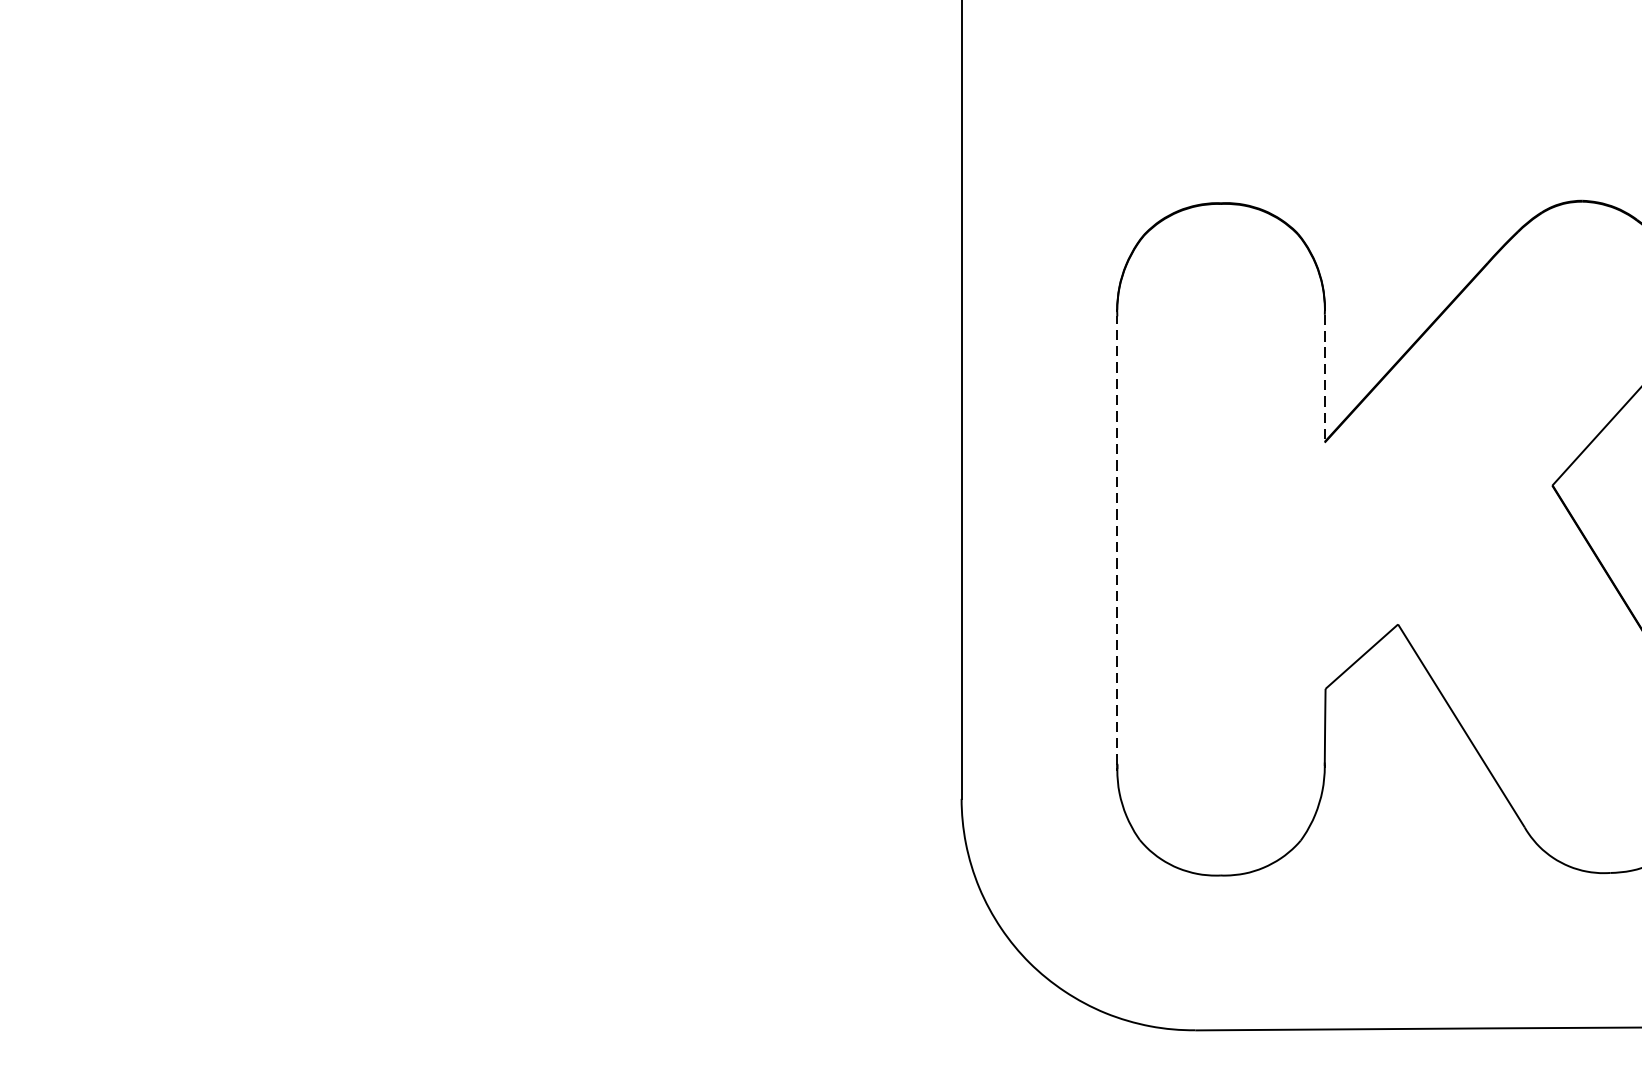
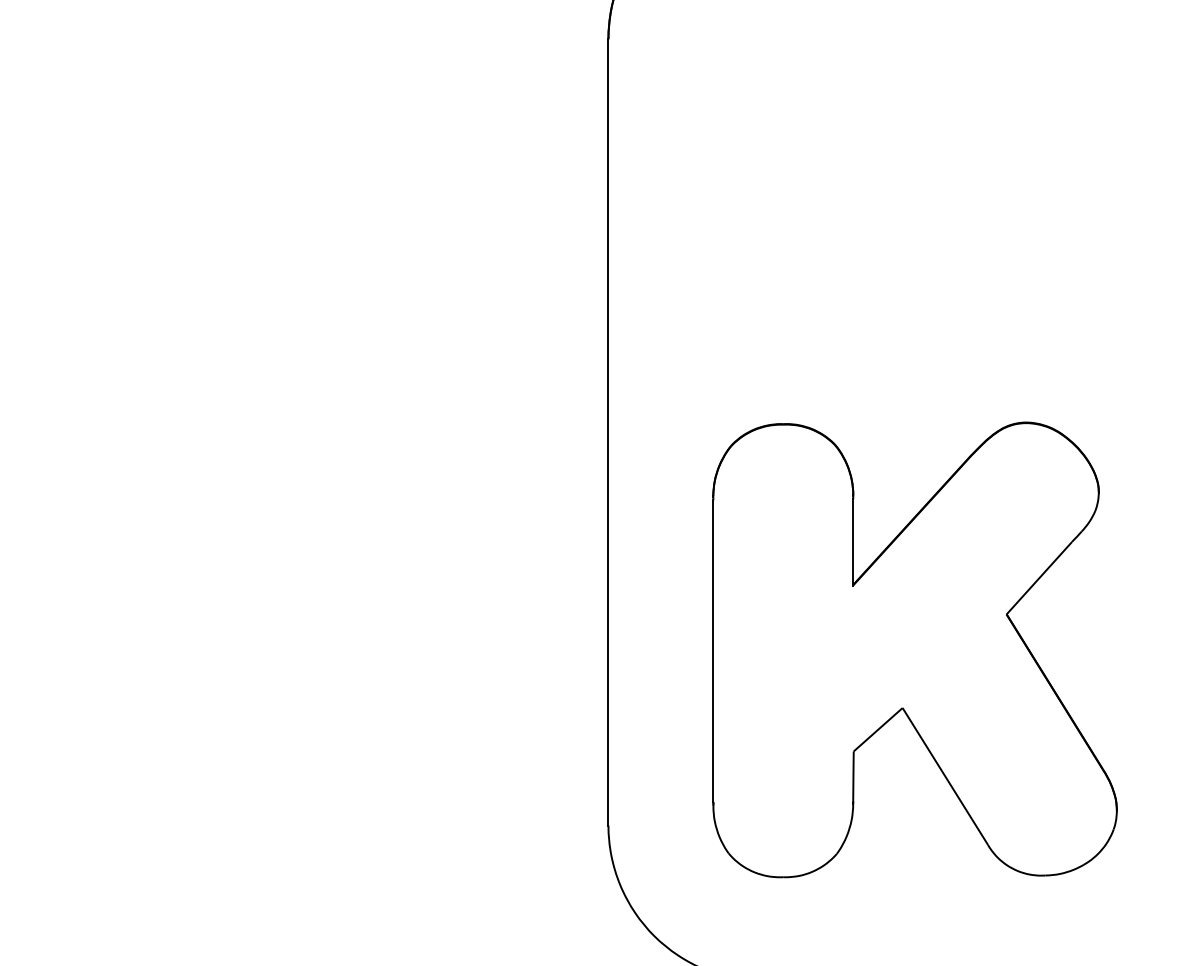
line: (1325, 378) -> (853, 542), dashed -> solid
line: (1117, 539) -> (713, 650), dashed -> solid

